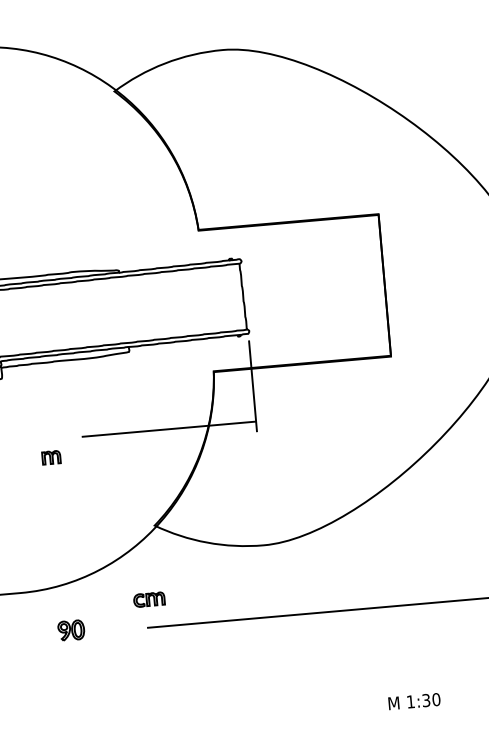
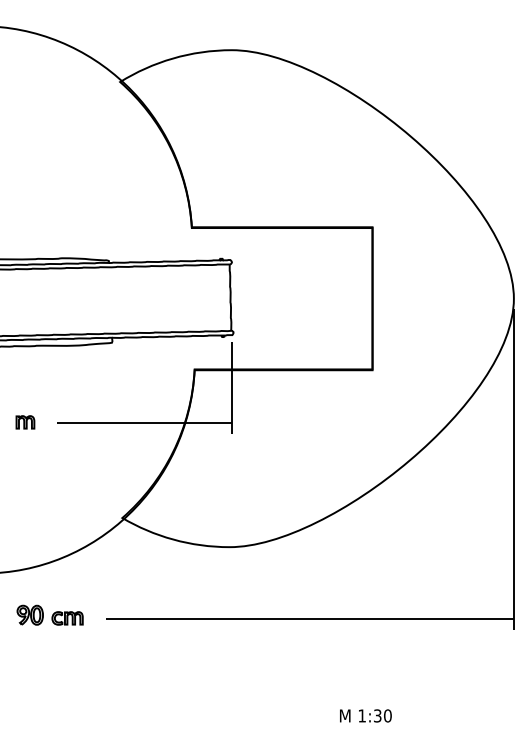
part: (51, 457) -> (25, 422), moved
part: (149, 599) -> (67, 618), moved

